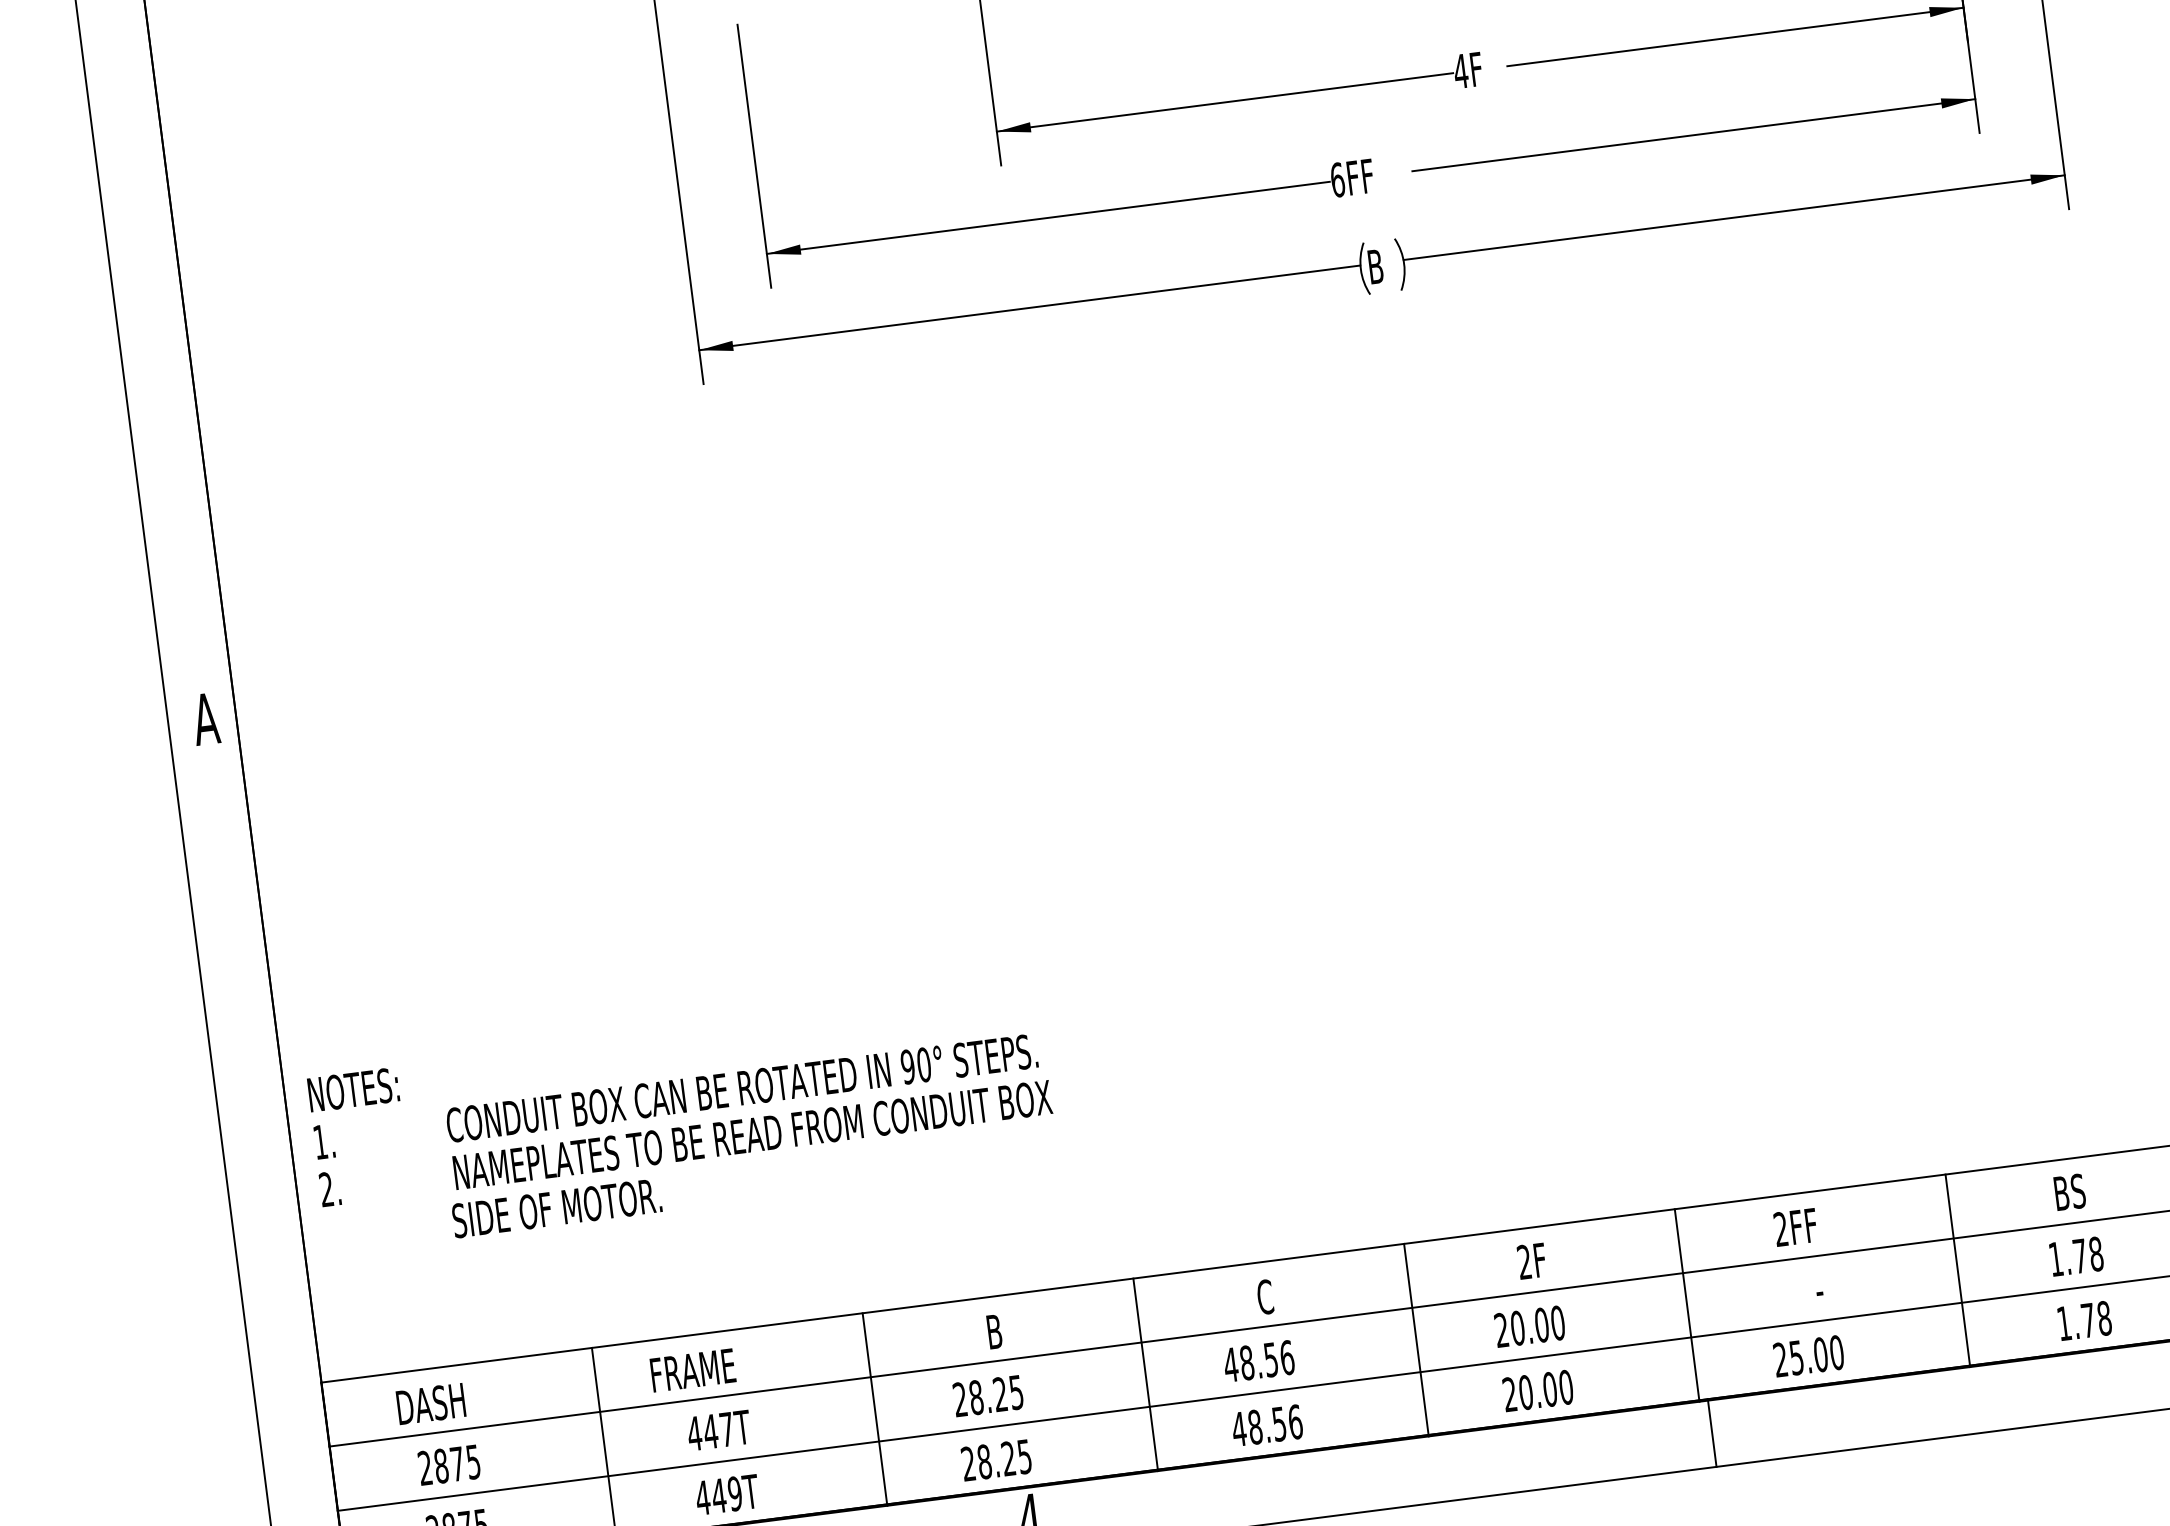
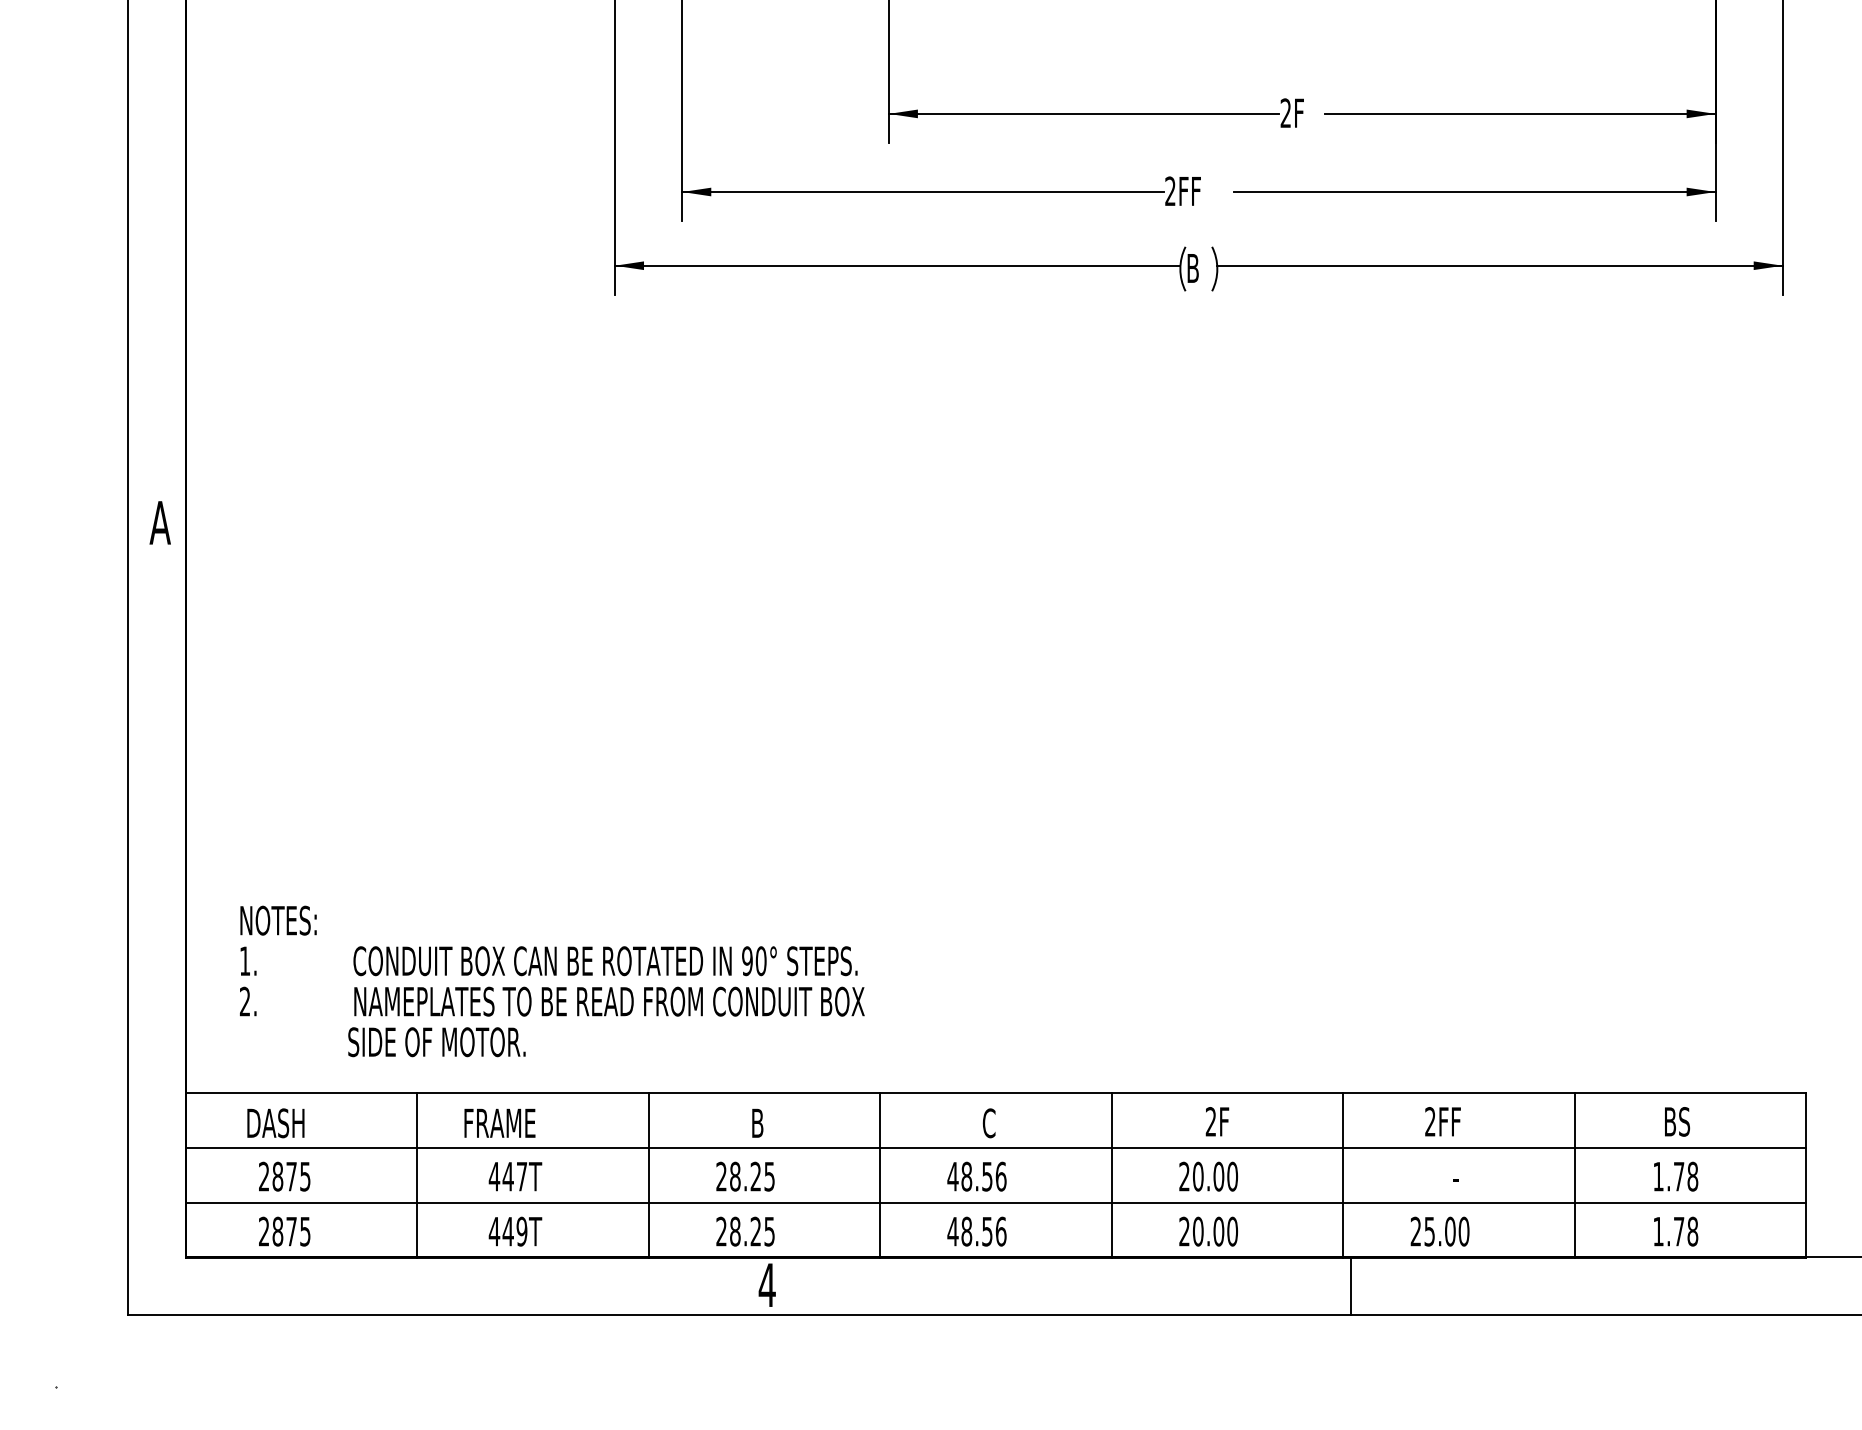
text: (1460, 70) -> (1285, 112), 4F -> 2F
text: (1337, 180) -> (1170, 191), 6FF -> 2FF
text: (683, 1119) -> (552, 981), moved

